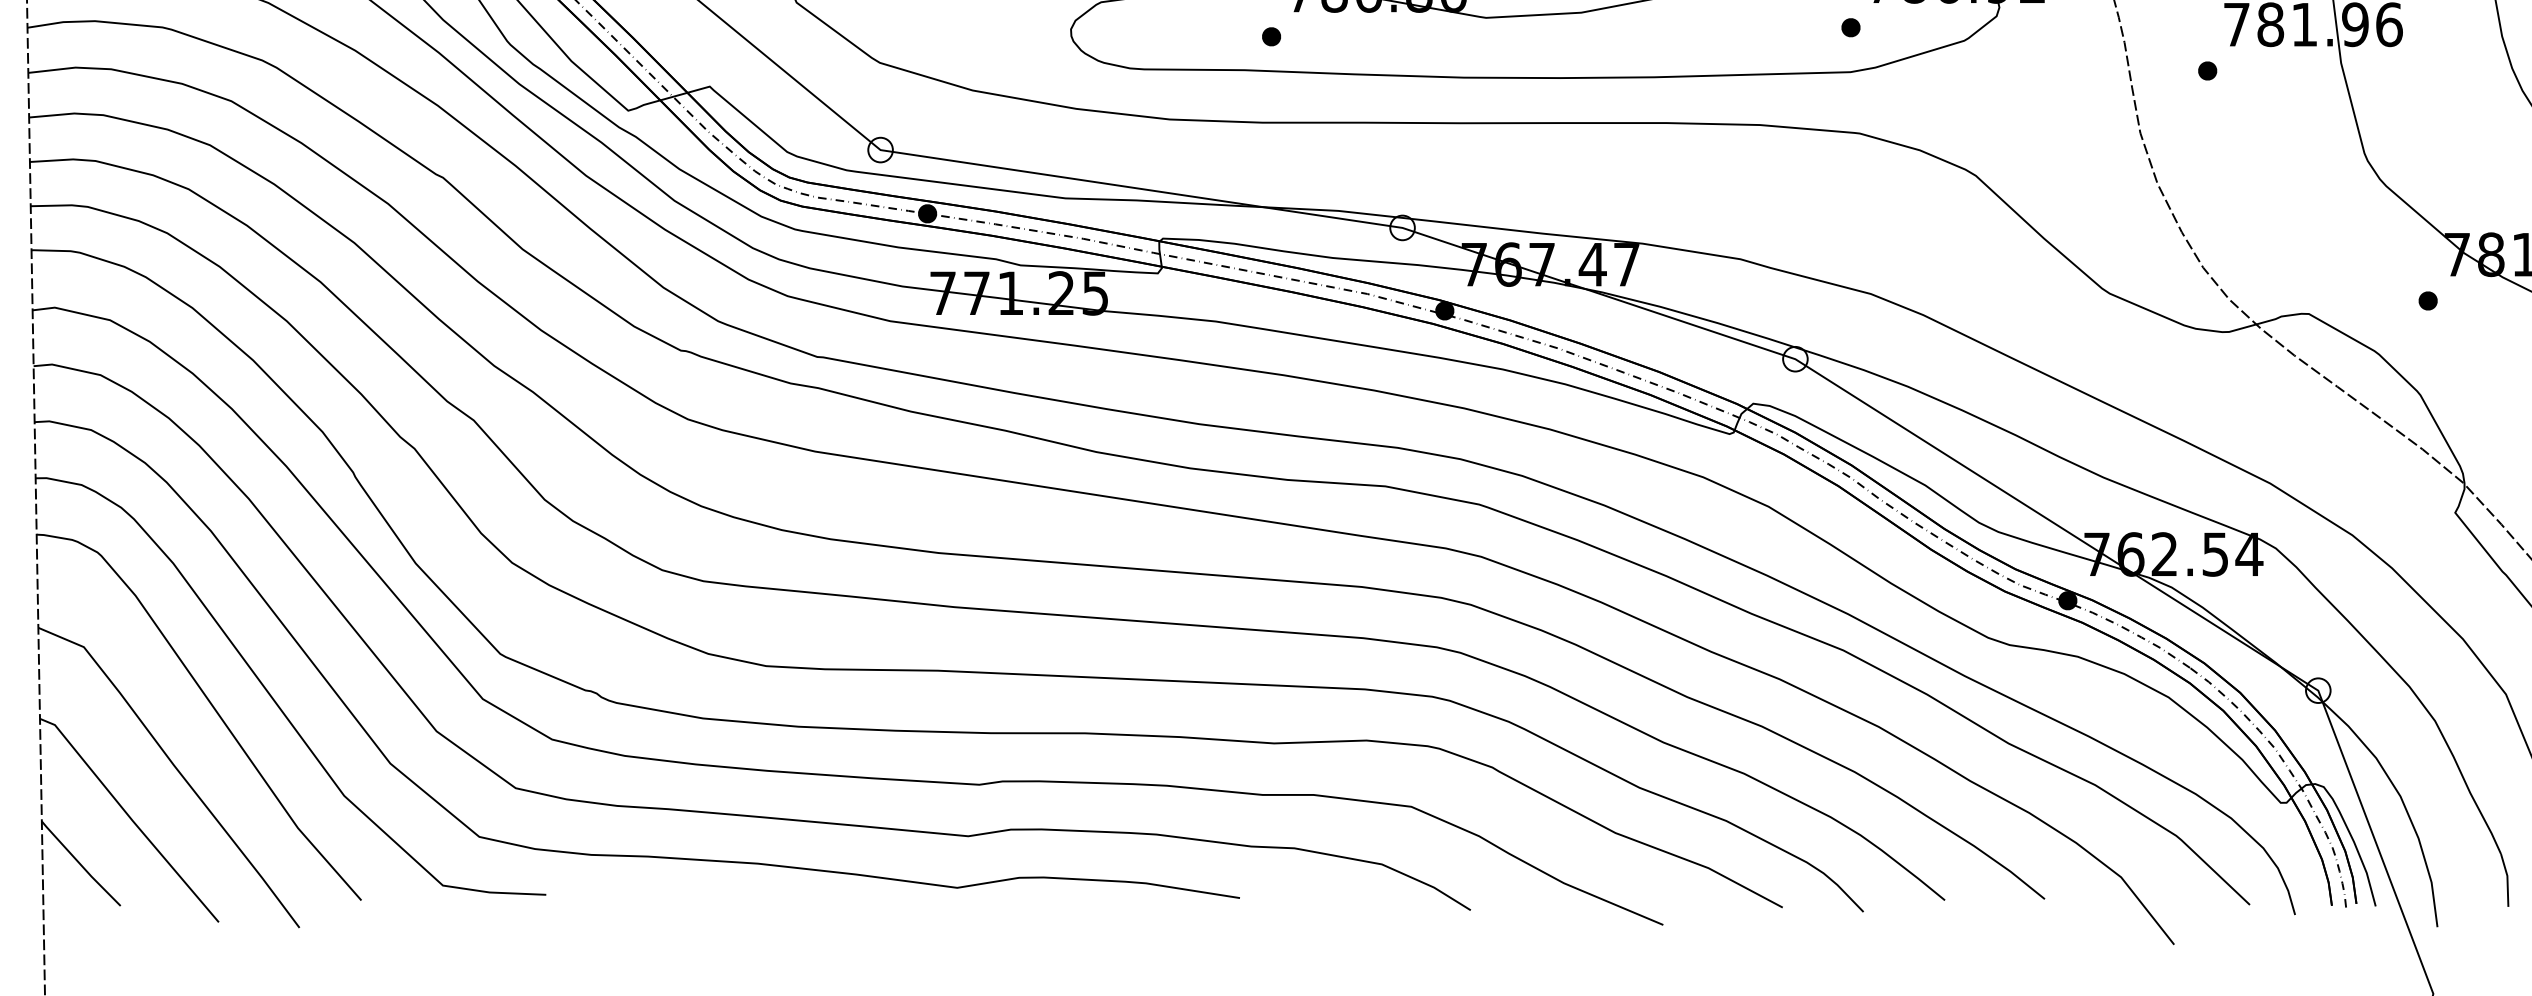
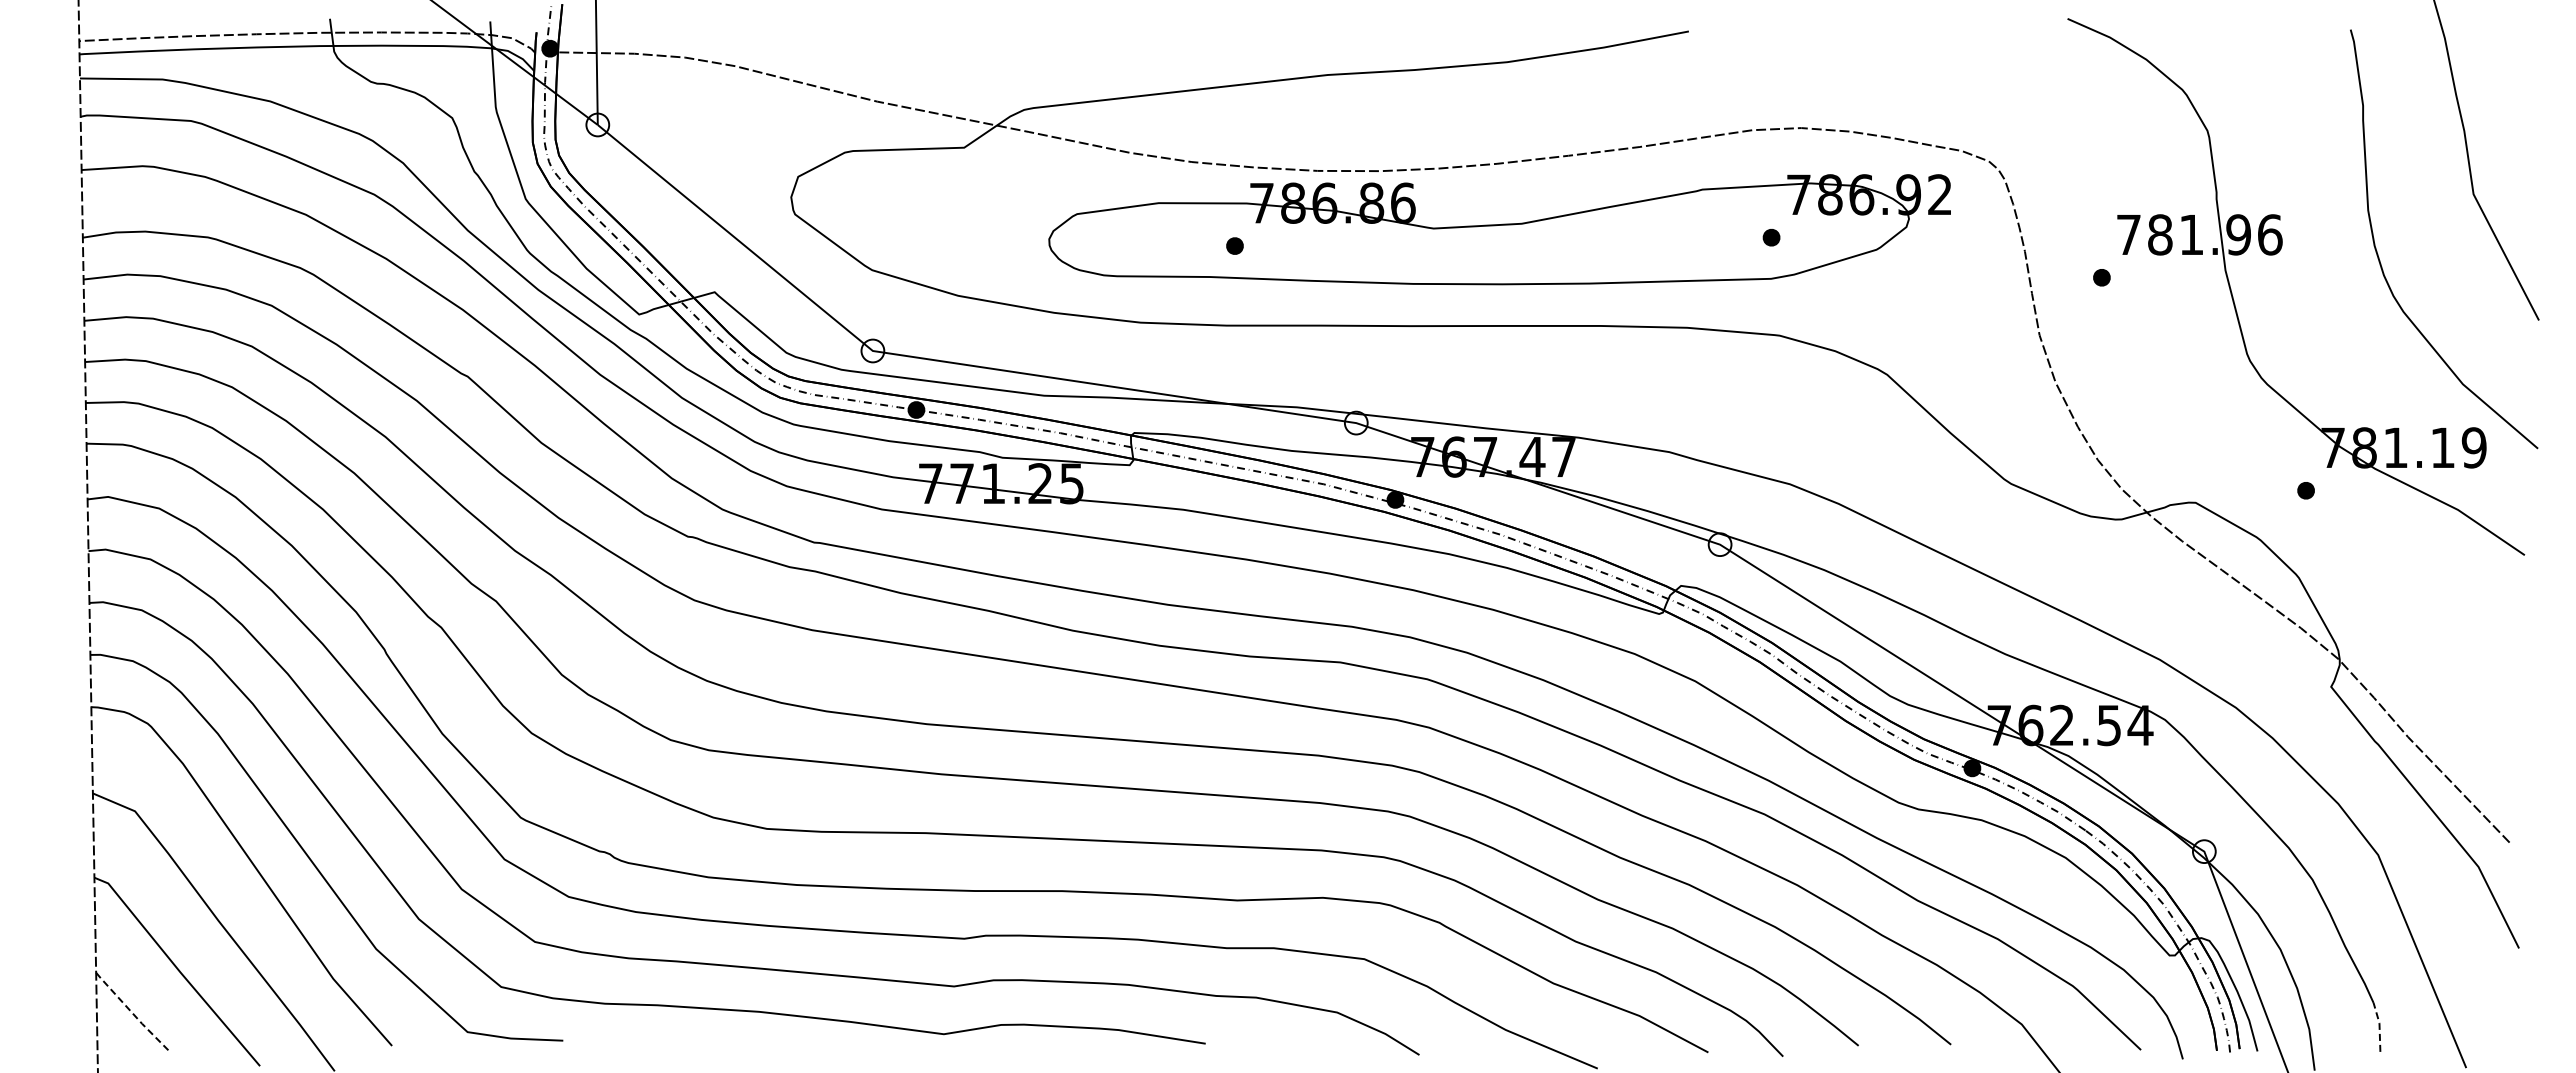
line: (81, 864) -> (132, 1012), solid -> dashed
line: (2507, 879) -> (2379, 1026), solid -> dashed

